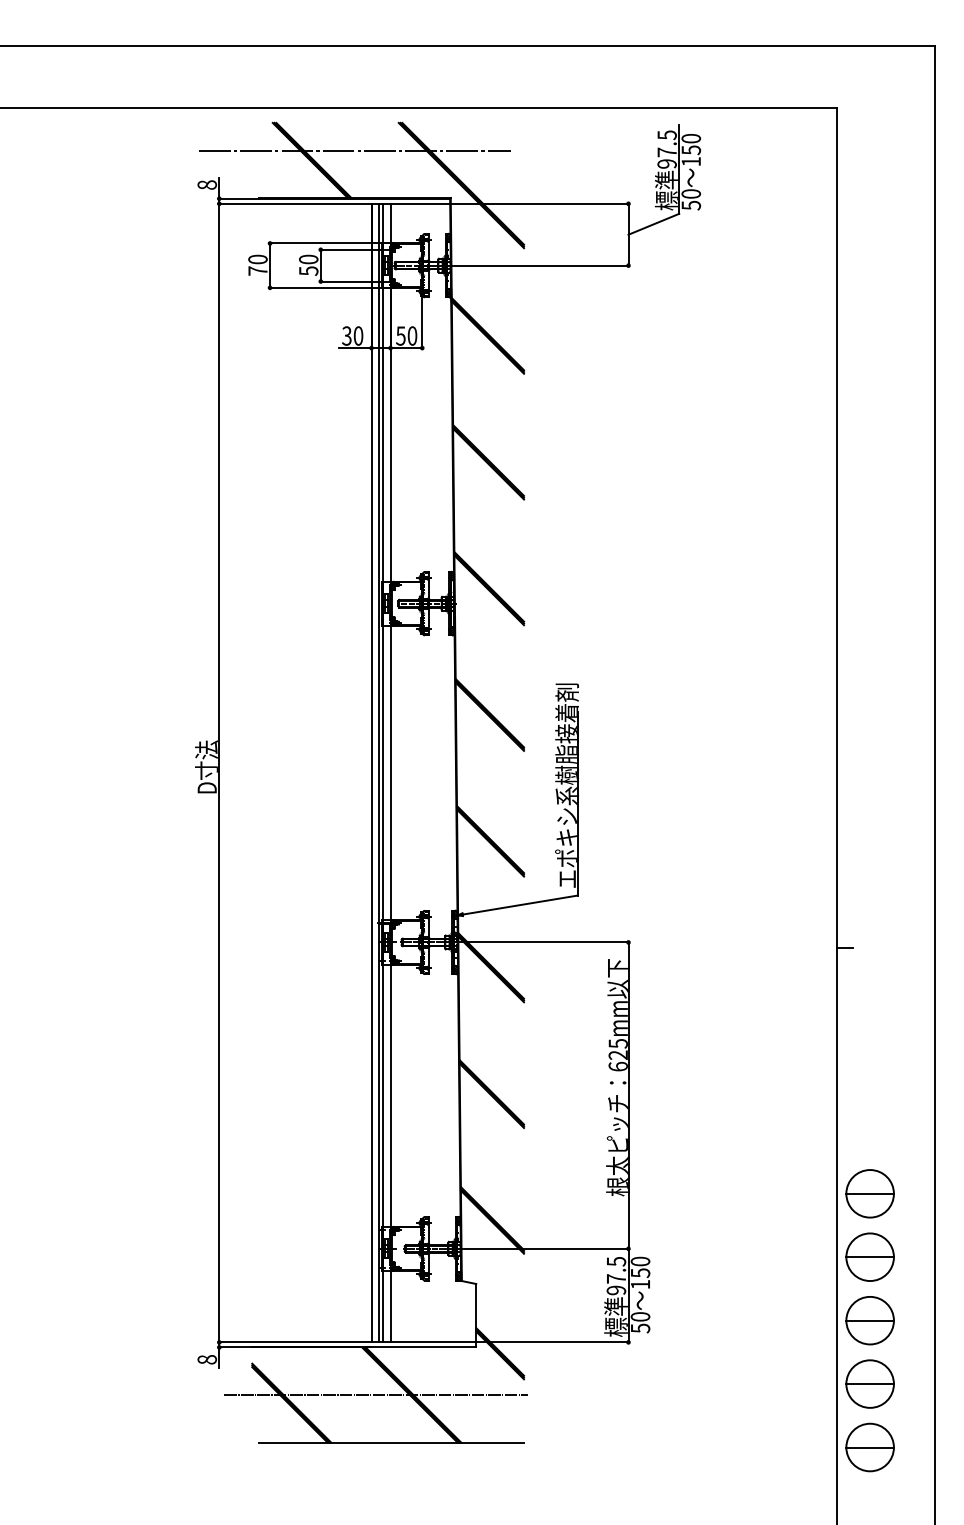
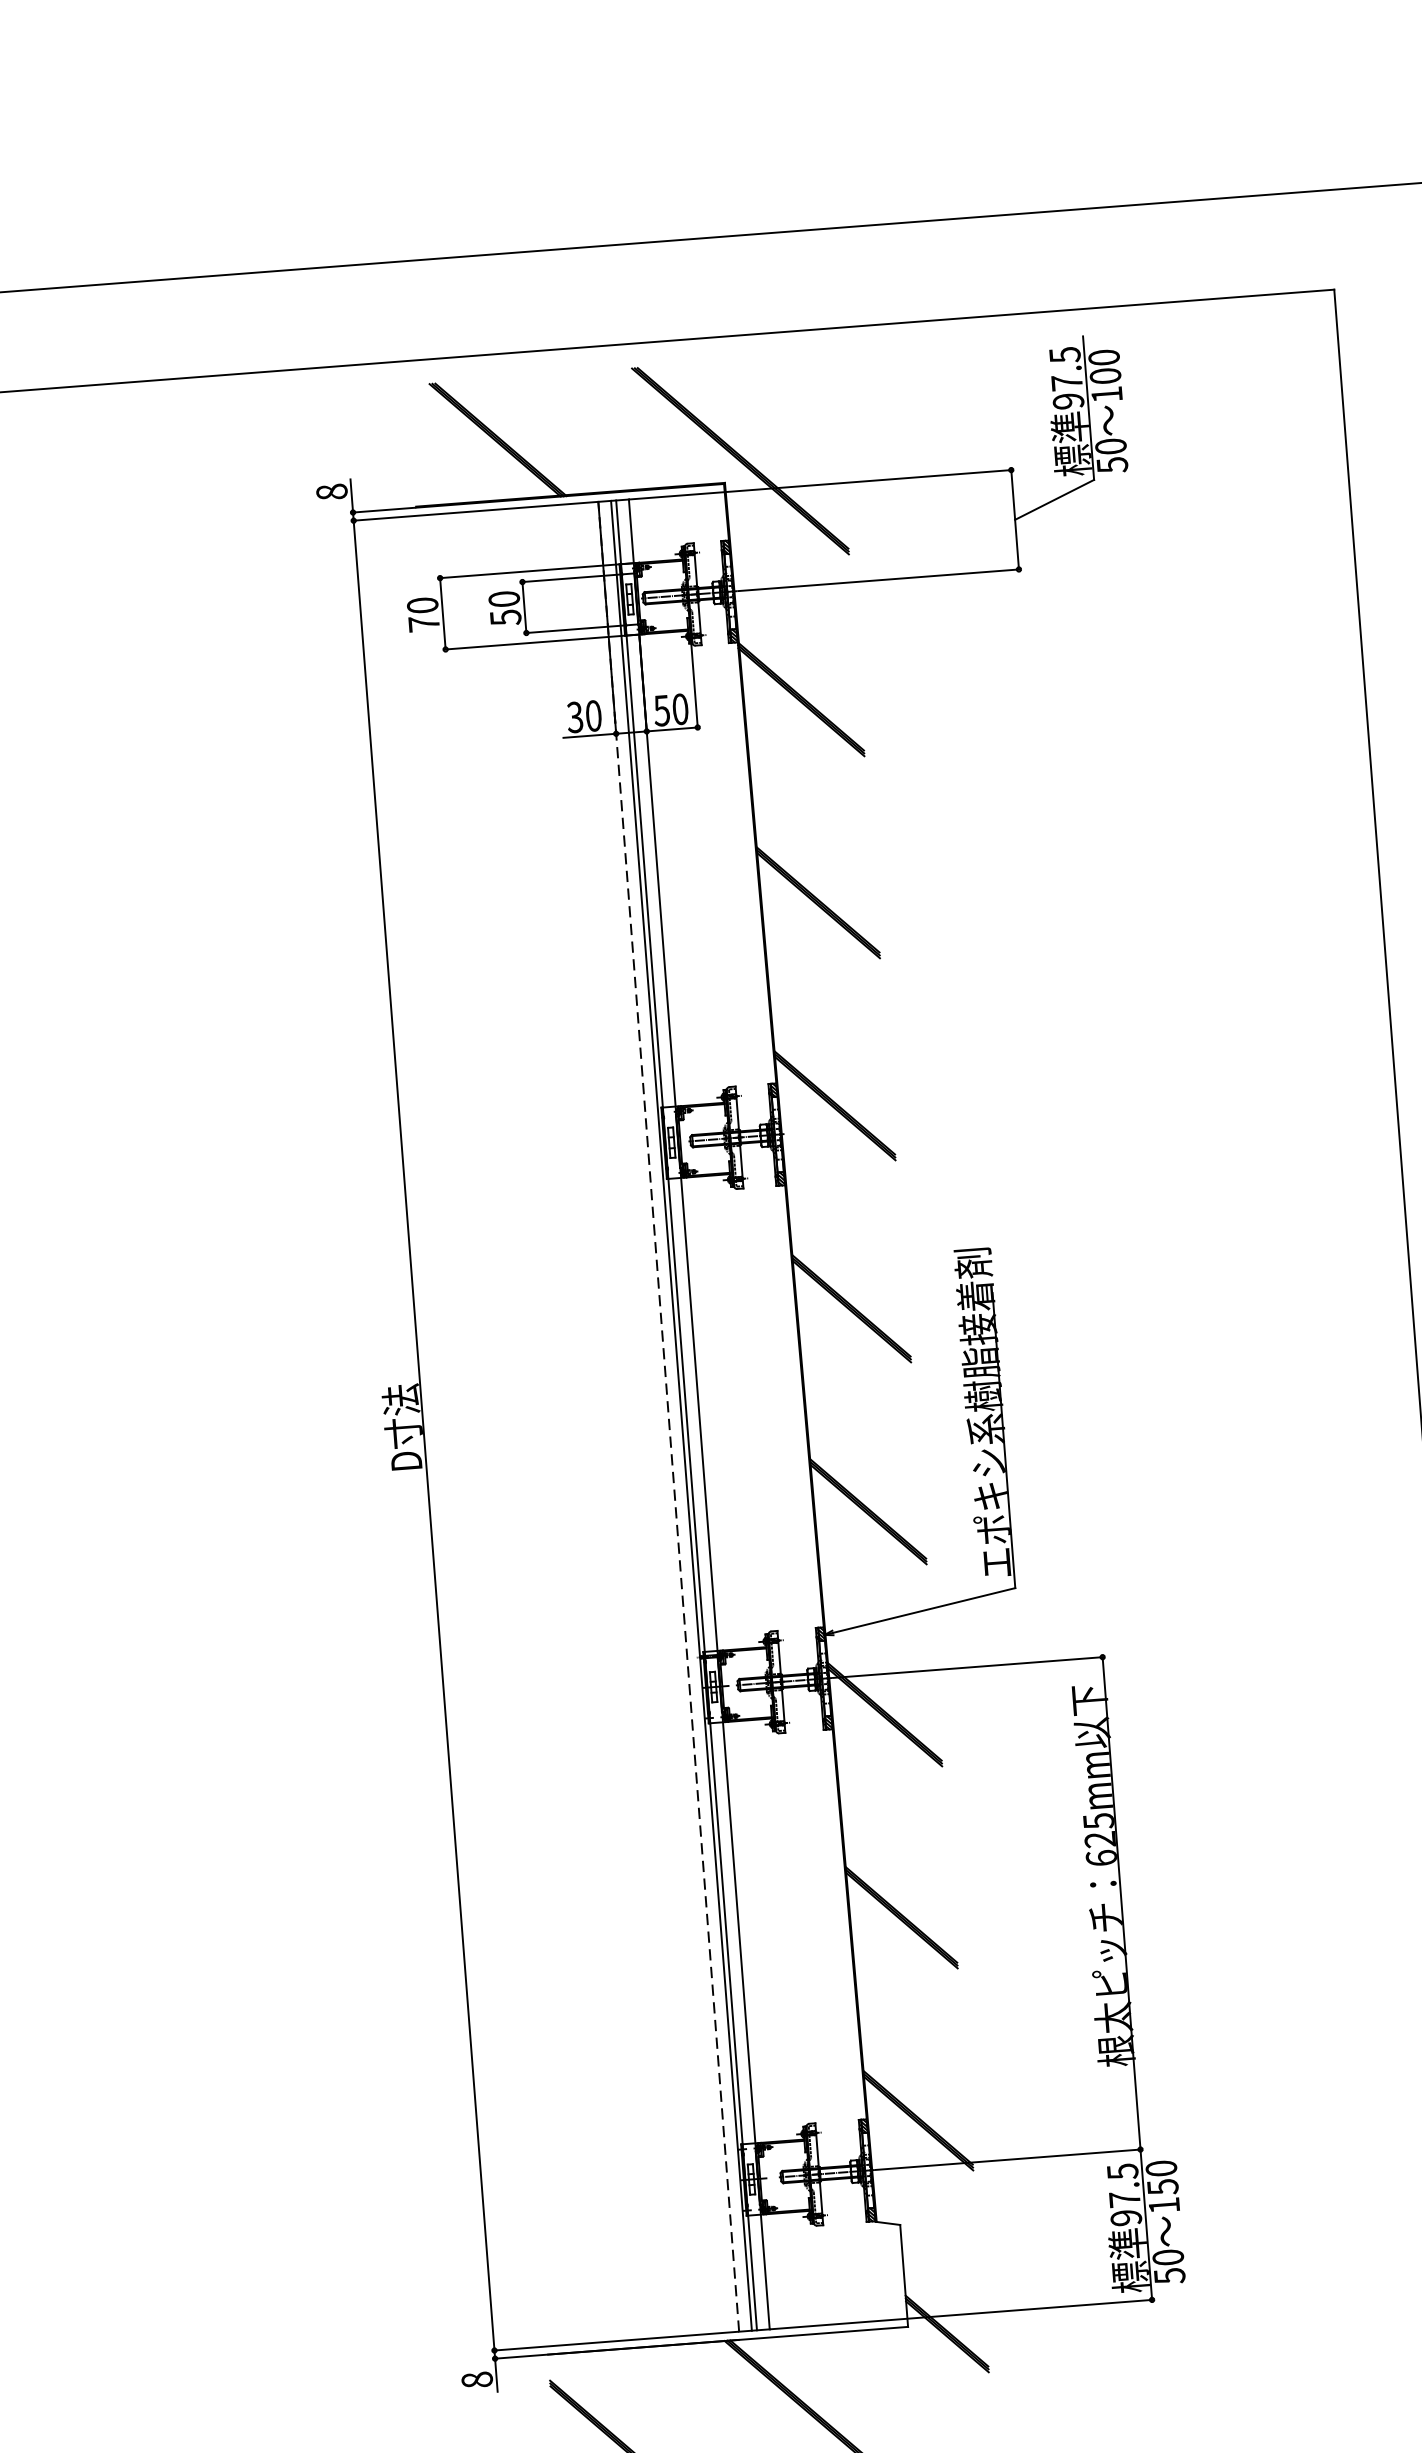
text: (690, 150) -> (1104, 376), 150 -> 100
line: (355, 151) -> (566, 419), removed
line: (371, 772) -> (668, 1415), solid -> dashed
line: (375, 1395) -> (752, 2416), removed

